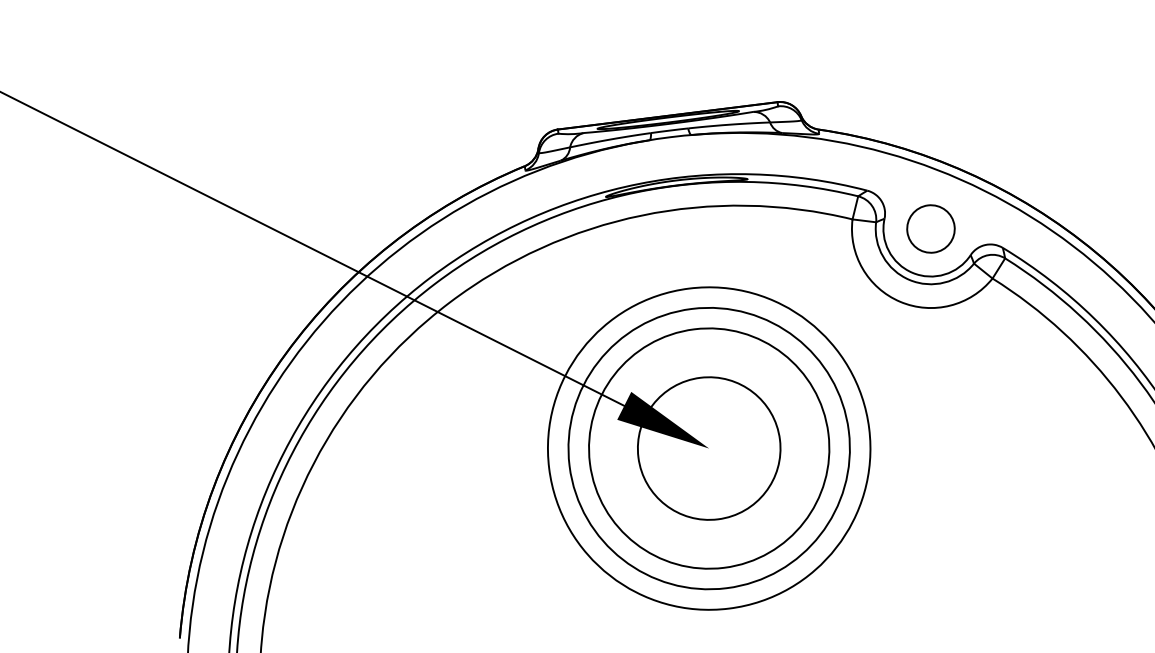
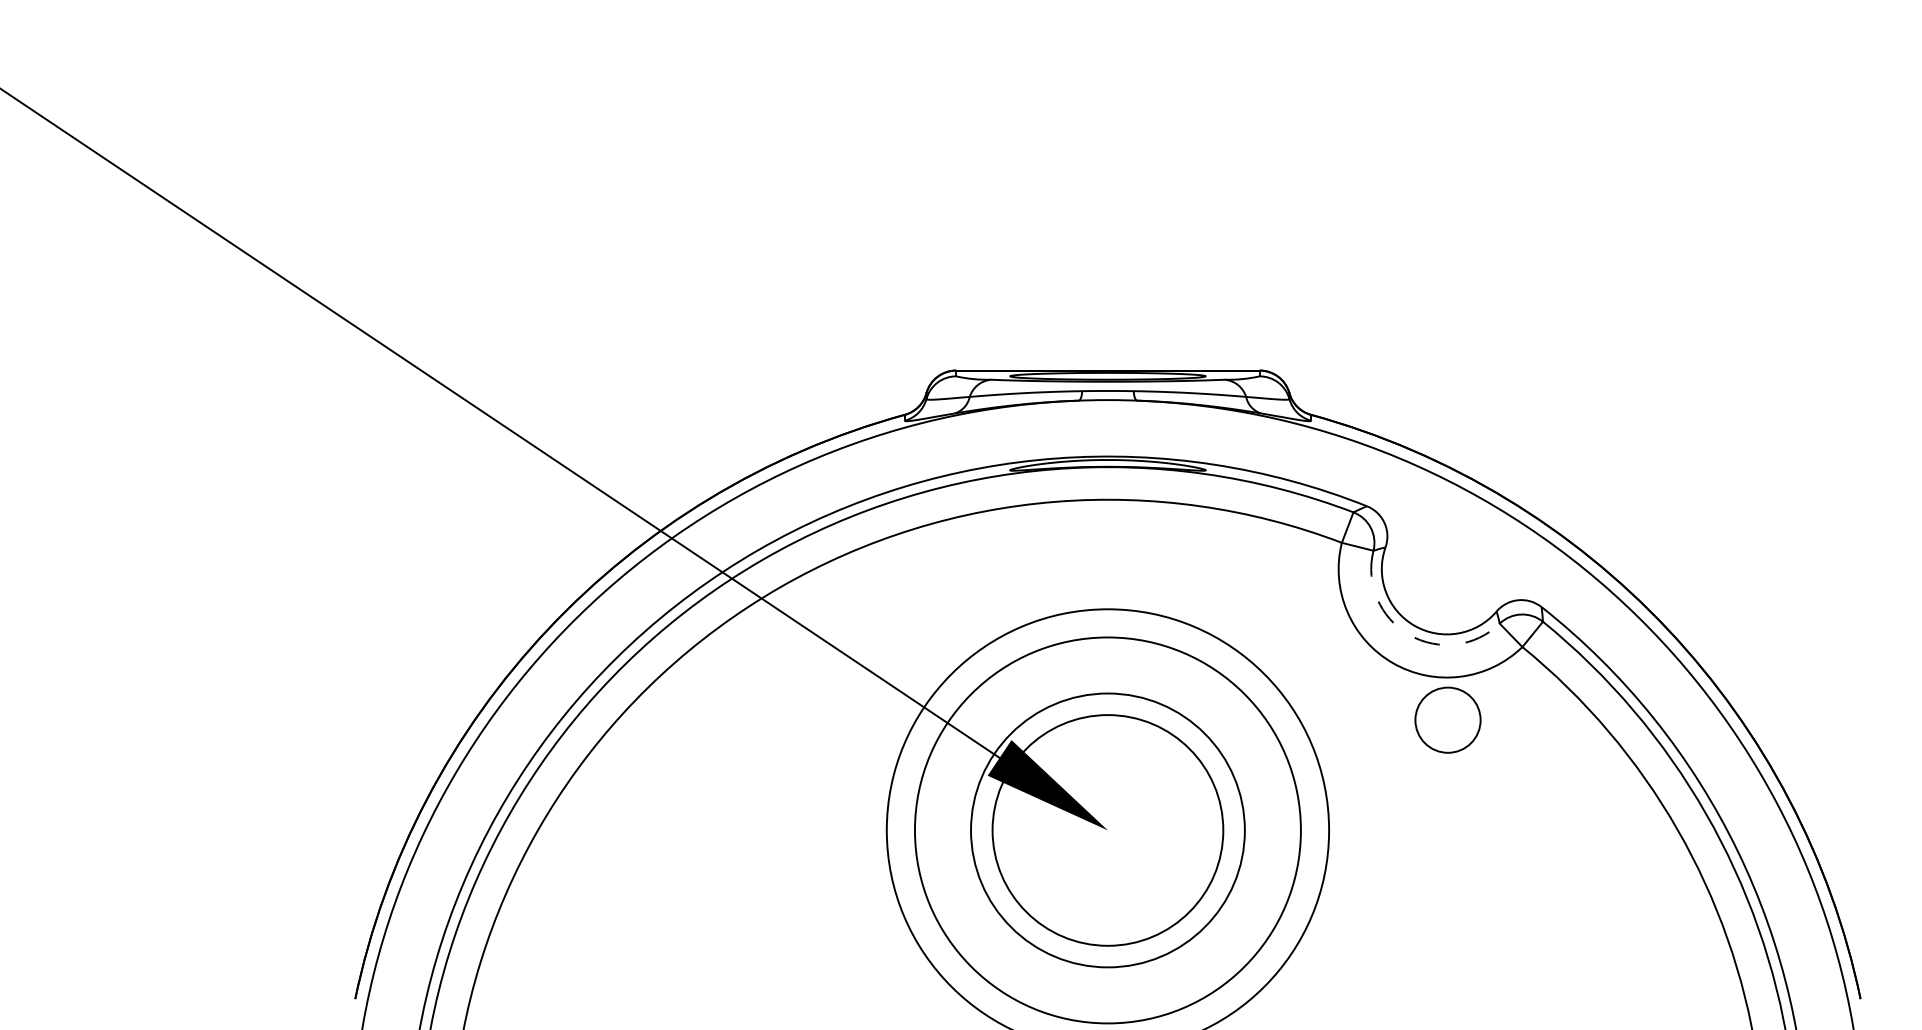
circle: (930, 228) -> (1447, 719), moved
arc: (909, 279) -> (1409, 634), solid -> dashed
circle: (708, 448) -> (1107, 830), size x0.7
circle: (708, 448) -> (1107, 830), size x1.4

